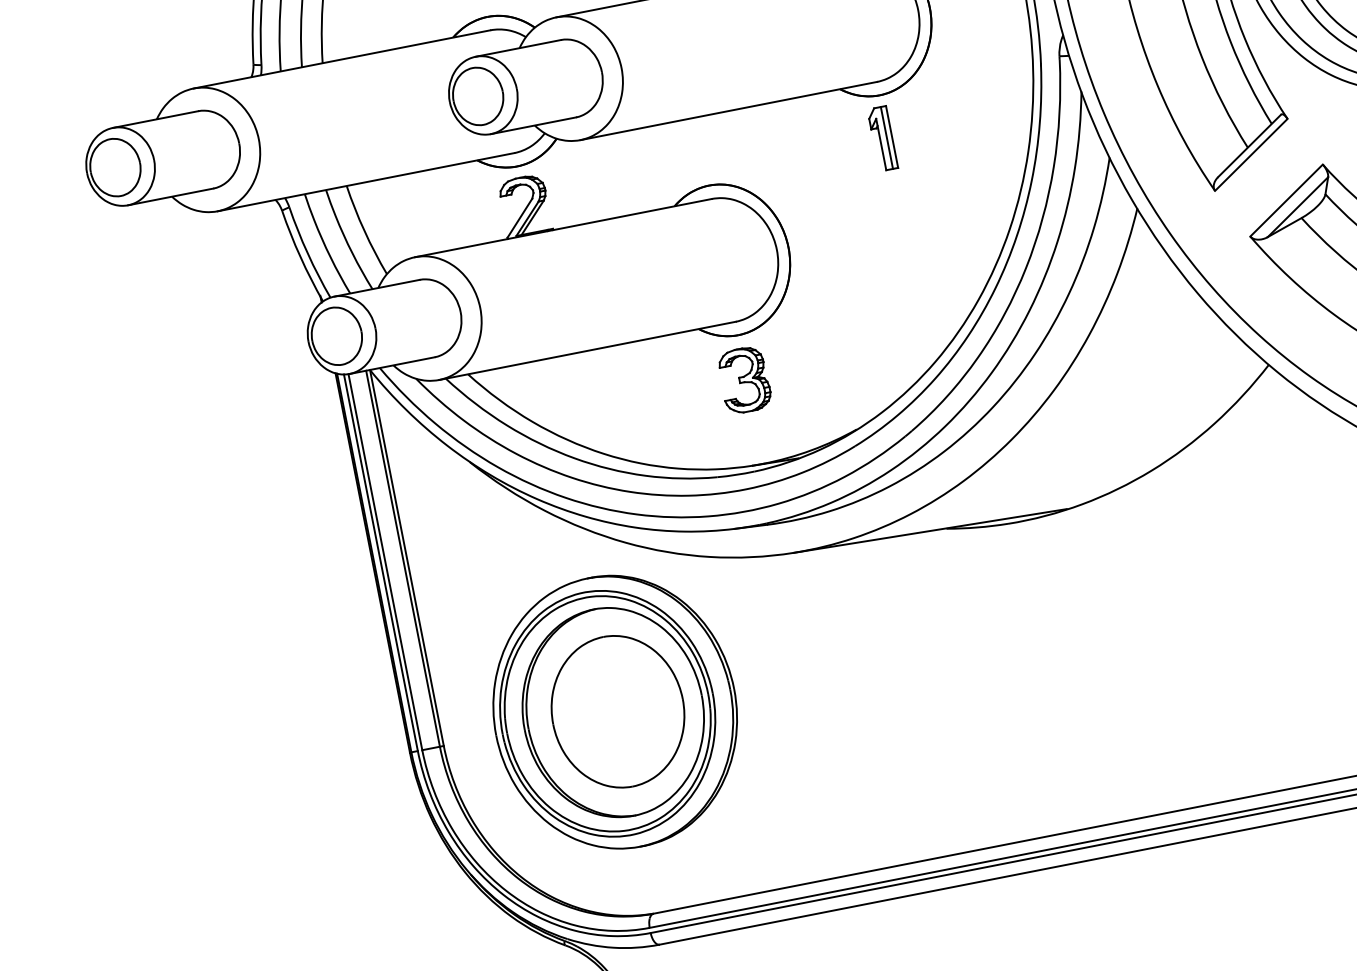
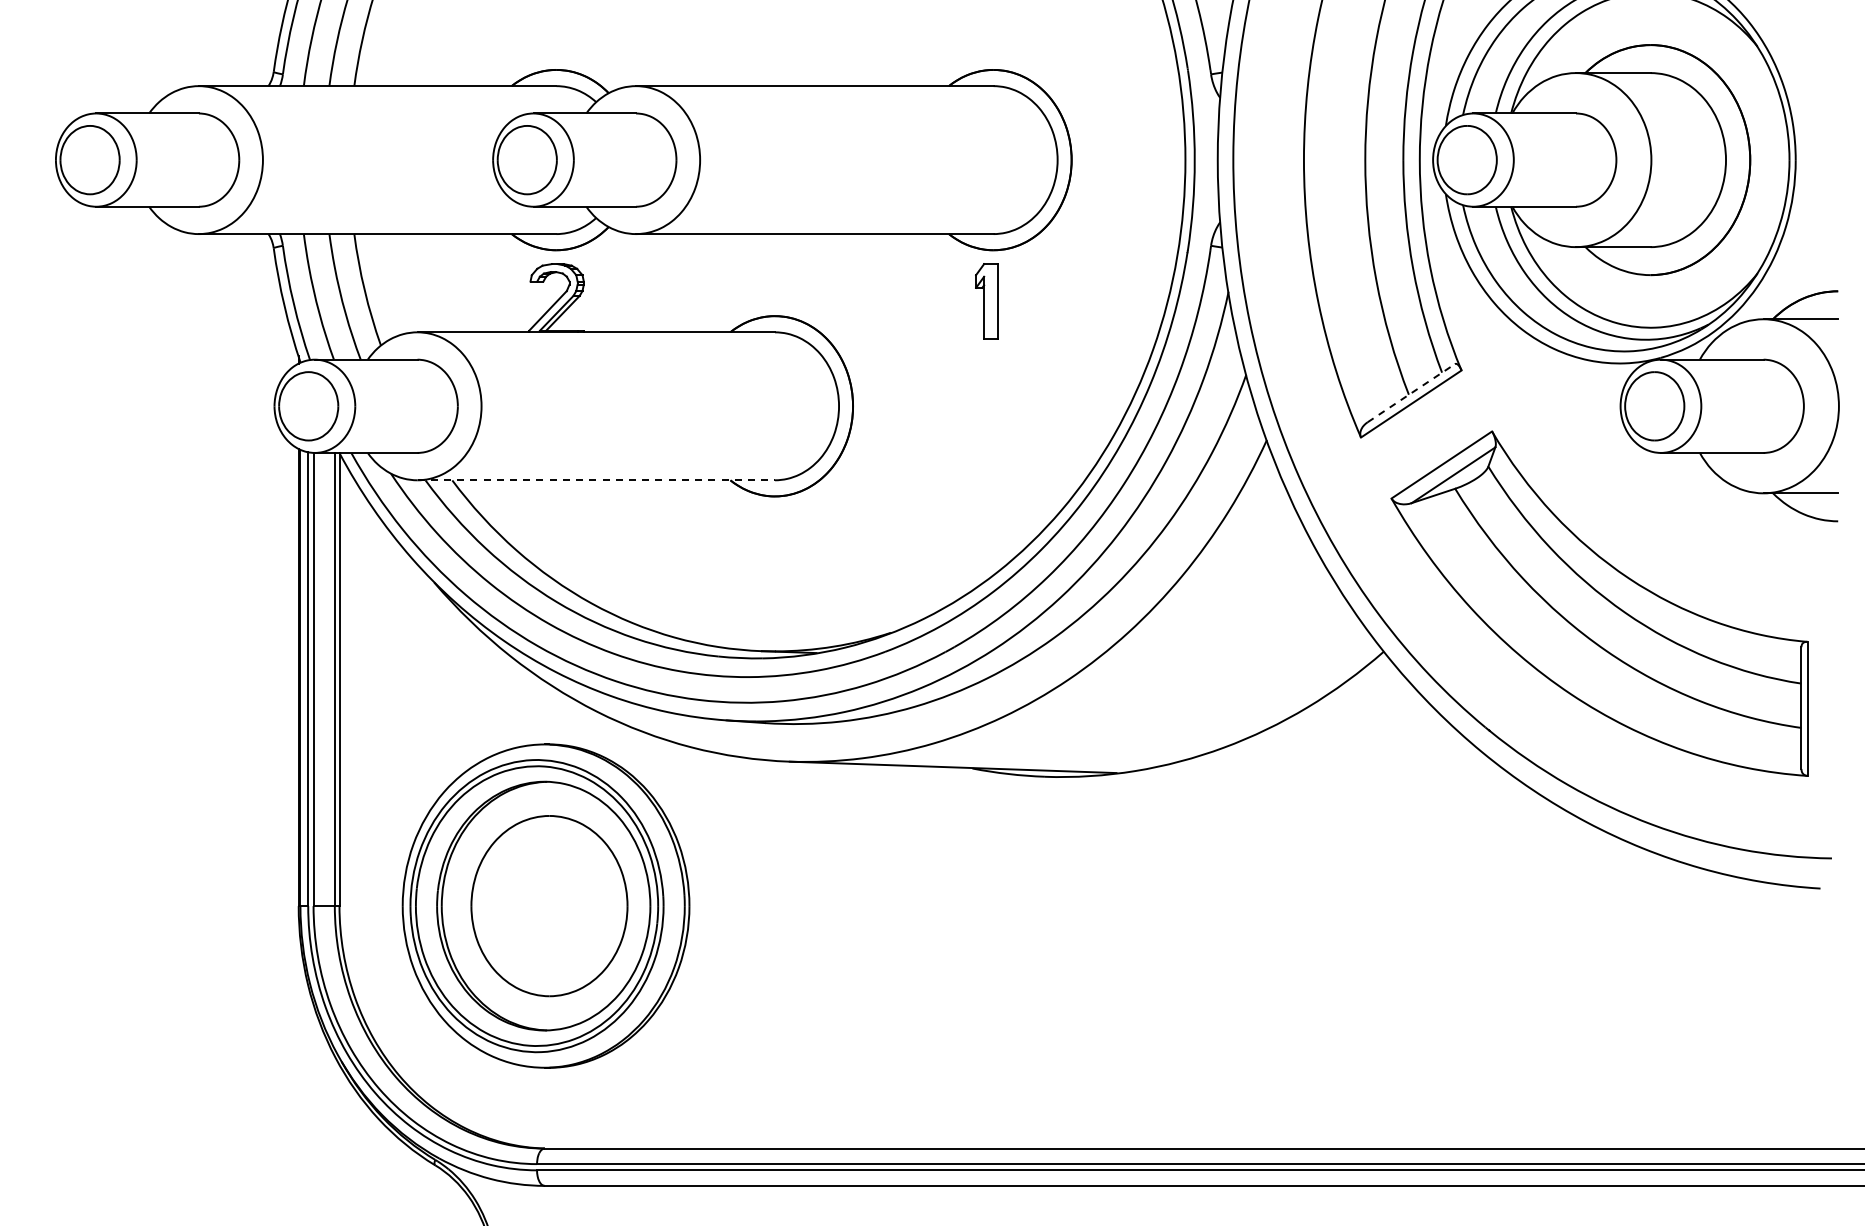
line: (887, 138) -> (992, 301), removed
line: (1249, 145) -> (1411, 392), solid -> dashed
line: (587, 351) -> (596, 480), solid -> dashed
part: (744, 379) -> (771, 549), removed

